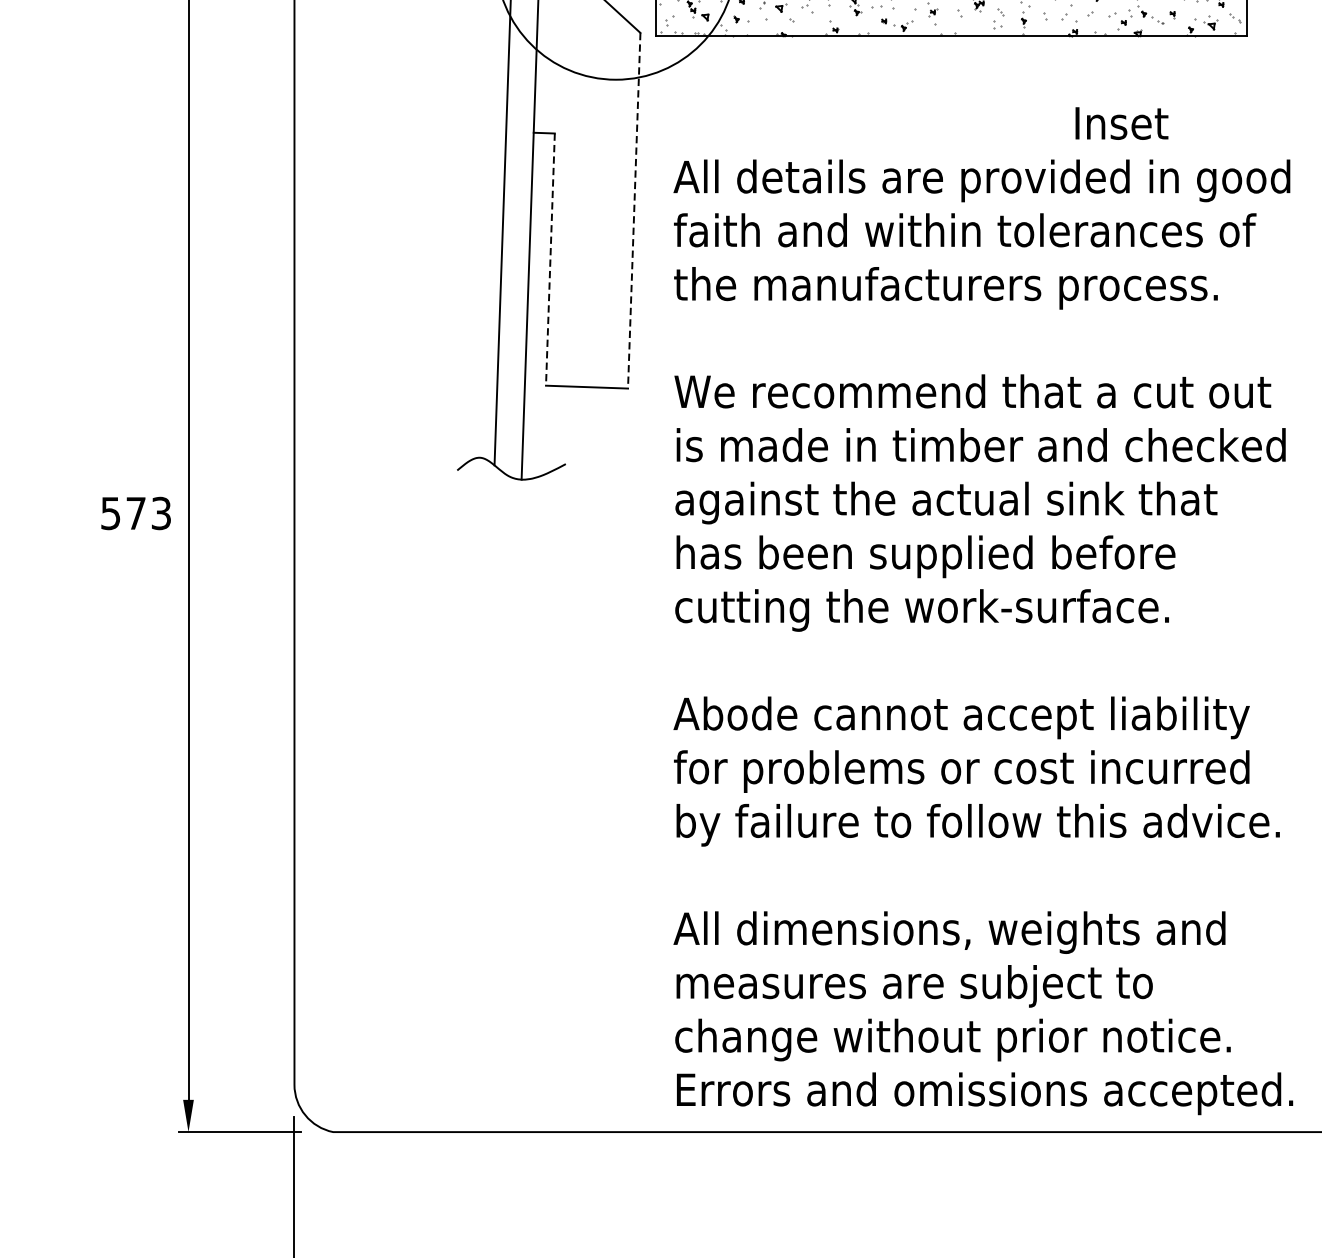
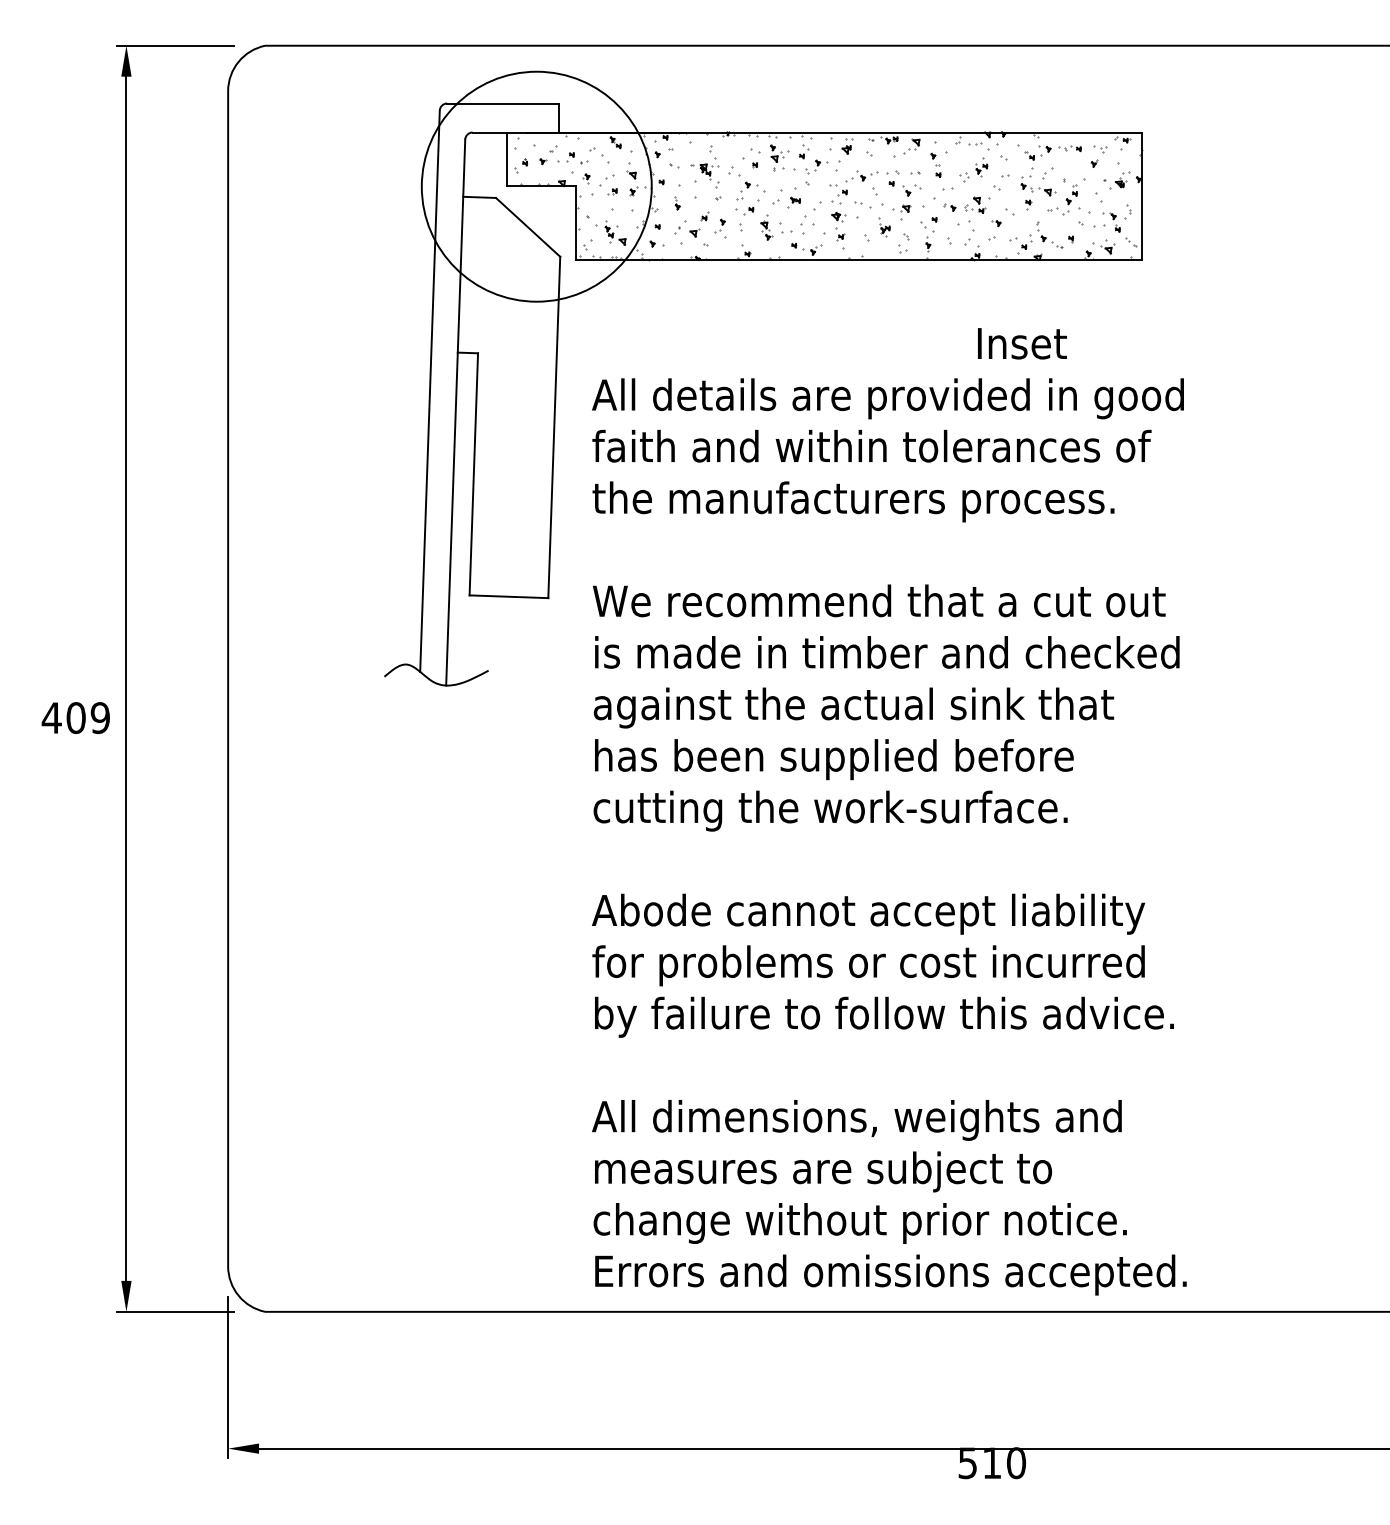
line: (634, 210) -> (554, 427), dashed -> solid
line: (550, 259) -> (473, 474), dashed -> solid
text: (135, 513) -> (75, 718), 573 -> 409

